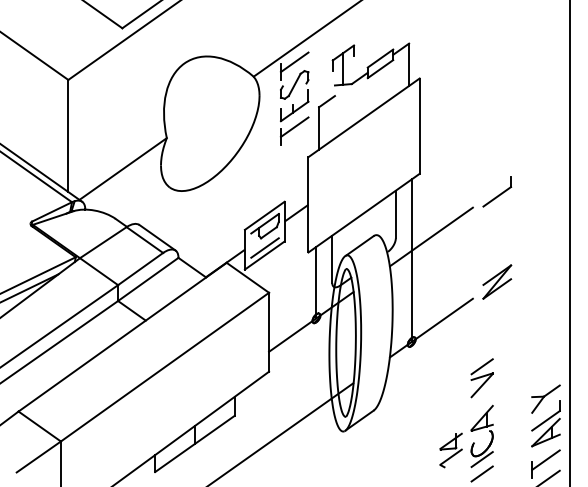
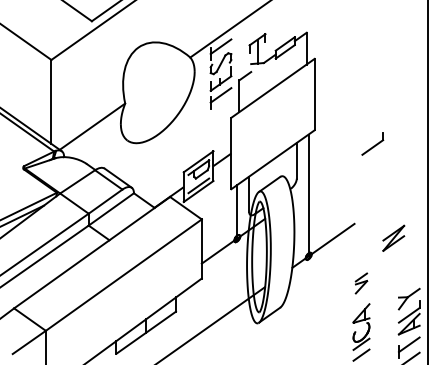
line: (431, 236) -> (323, 177), removed
part: (497, 281) -> (393, 237), moved
part: (481, 378) -> (360, 283), size x0.7
part: (450, 450) -> (337, 337), removed

